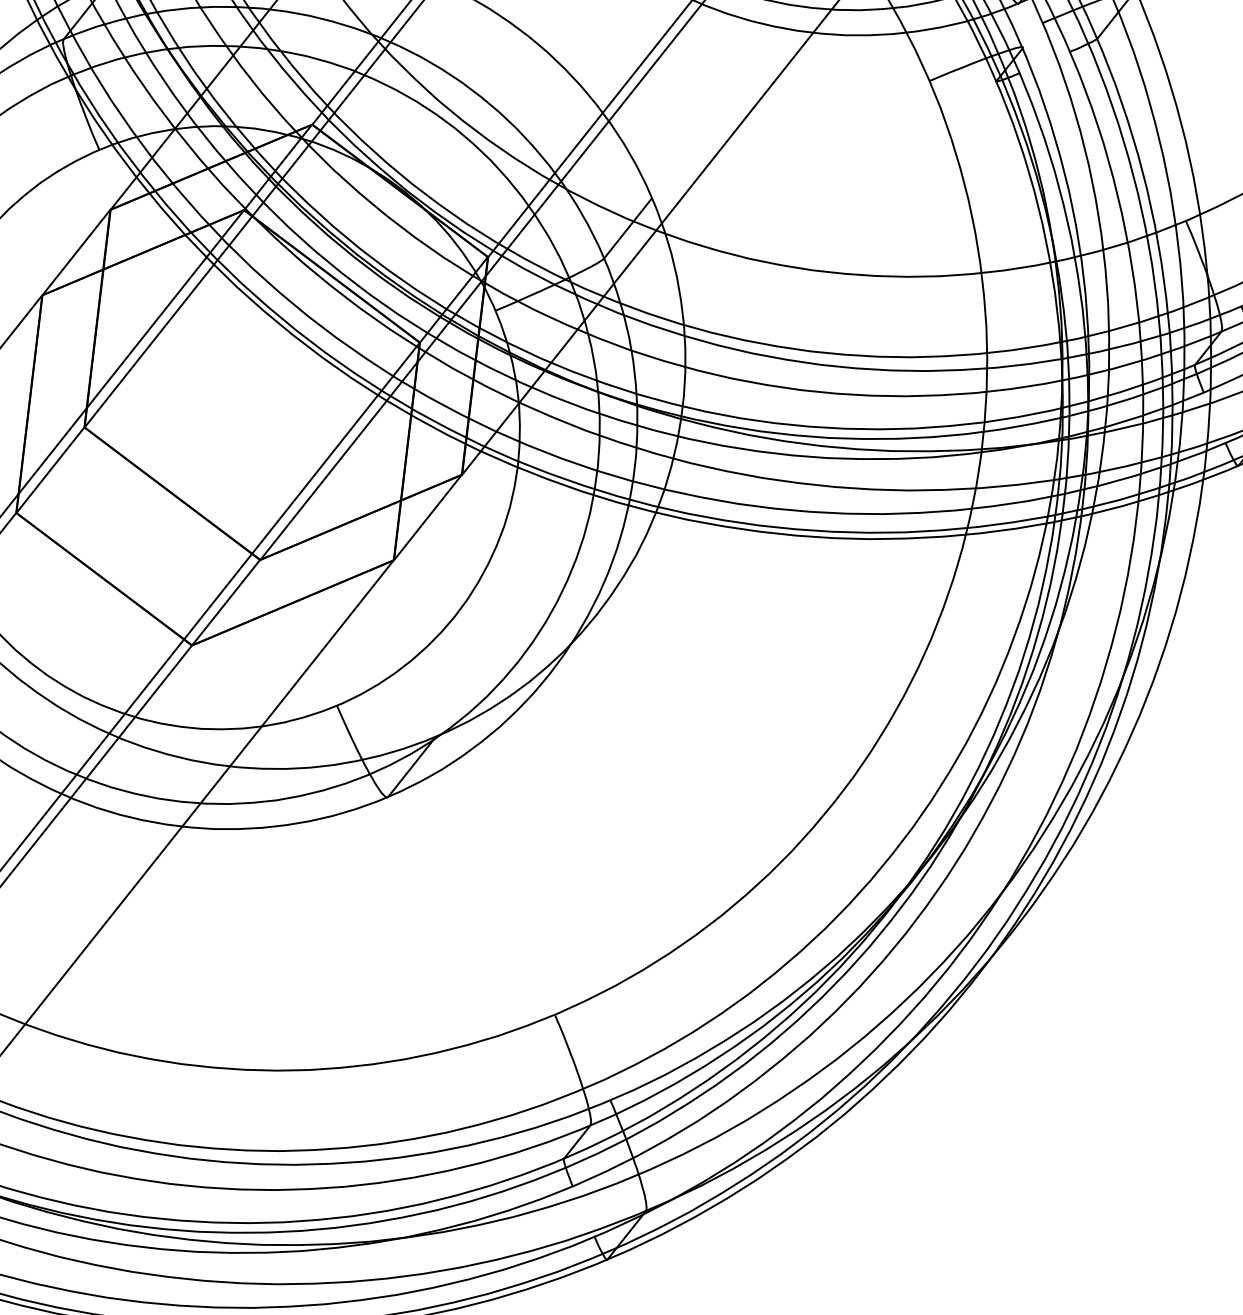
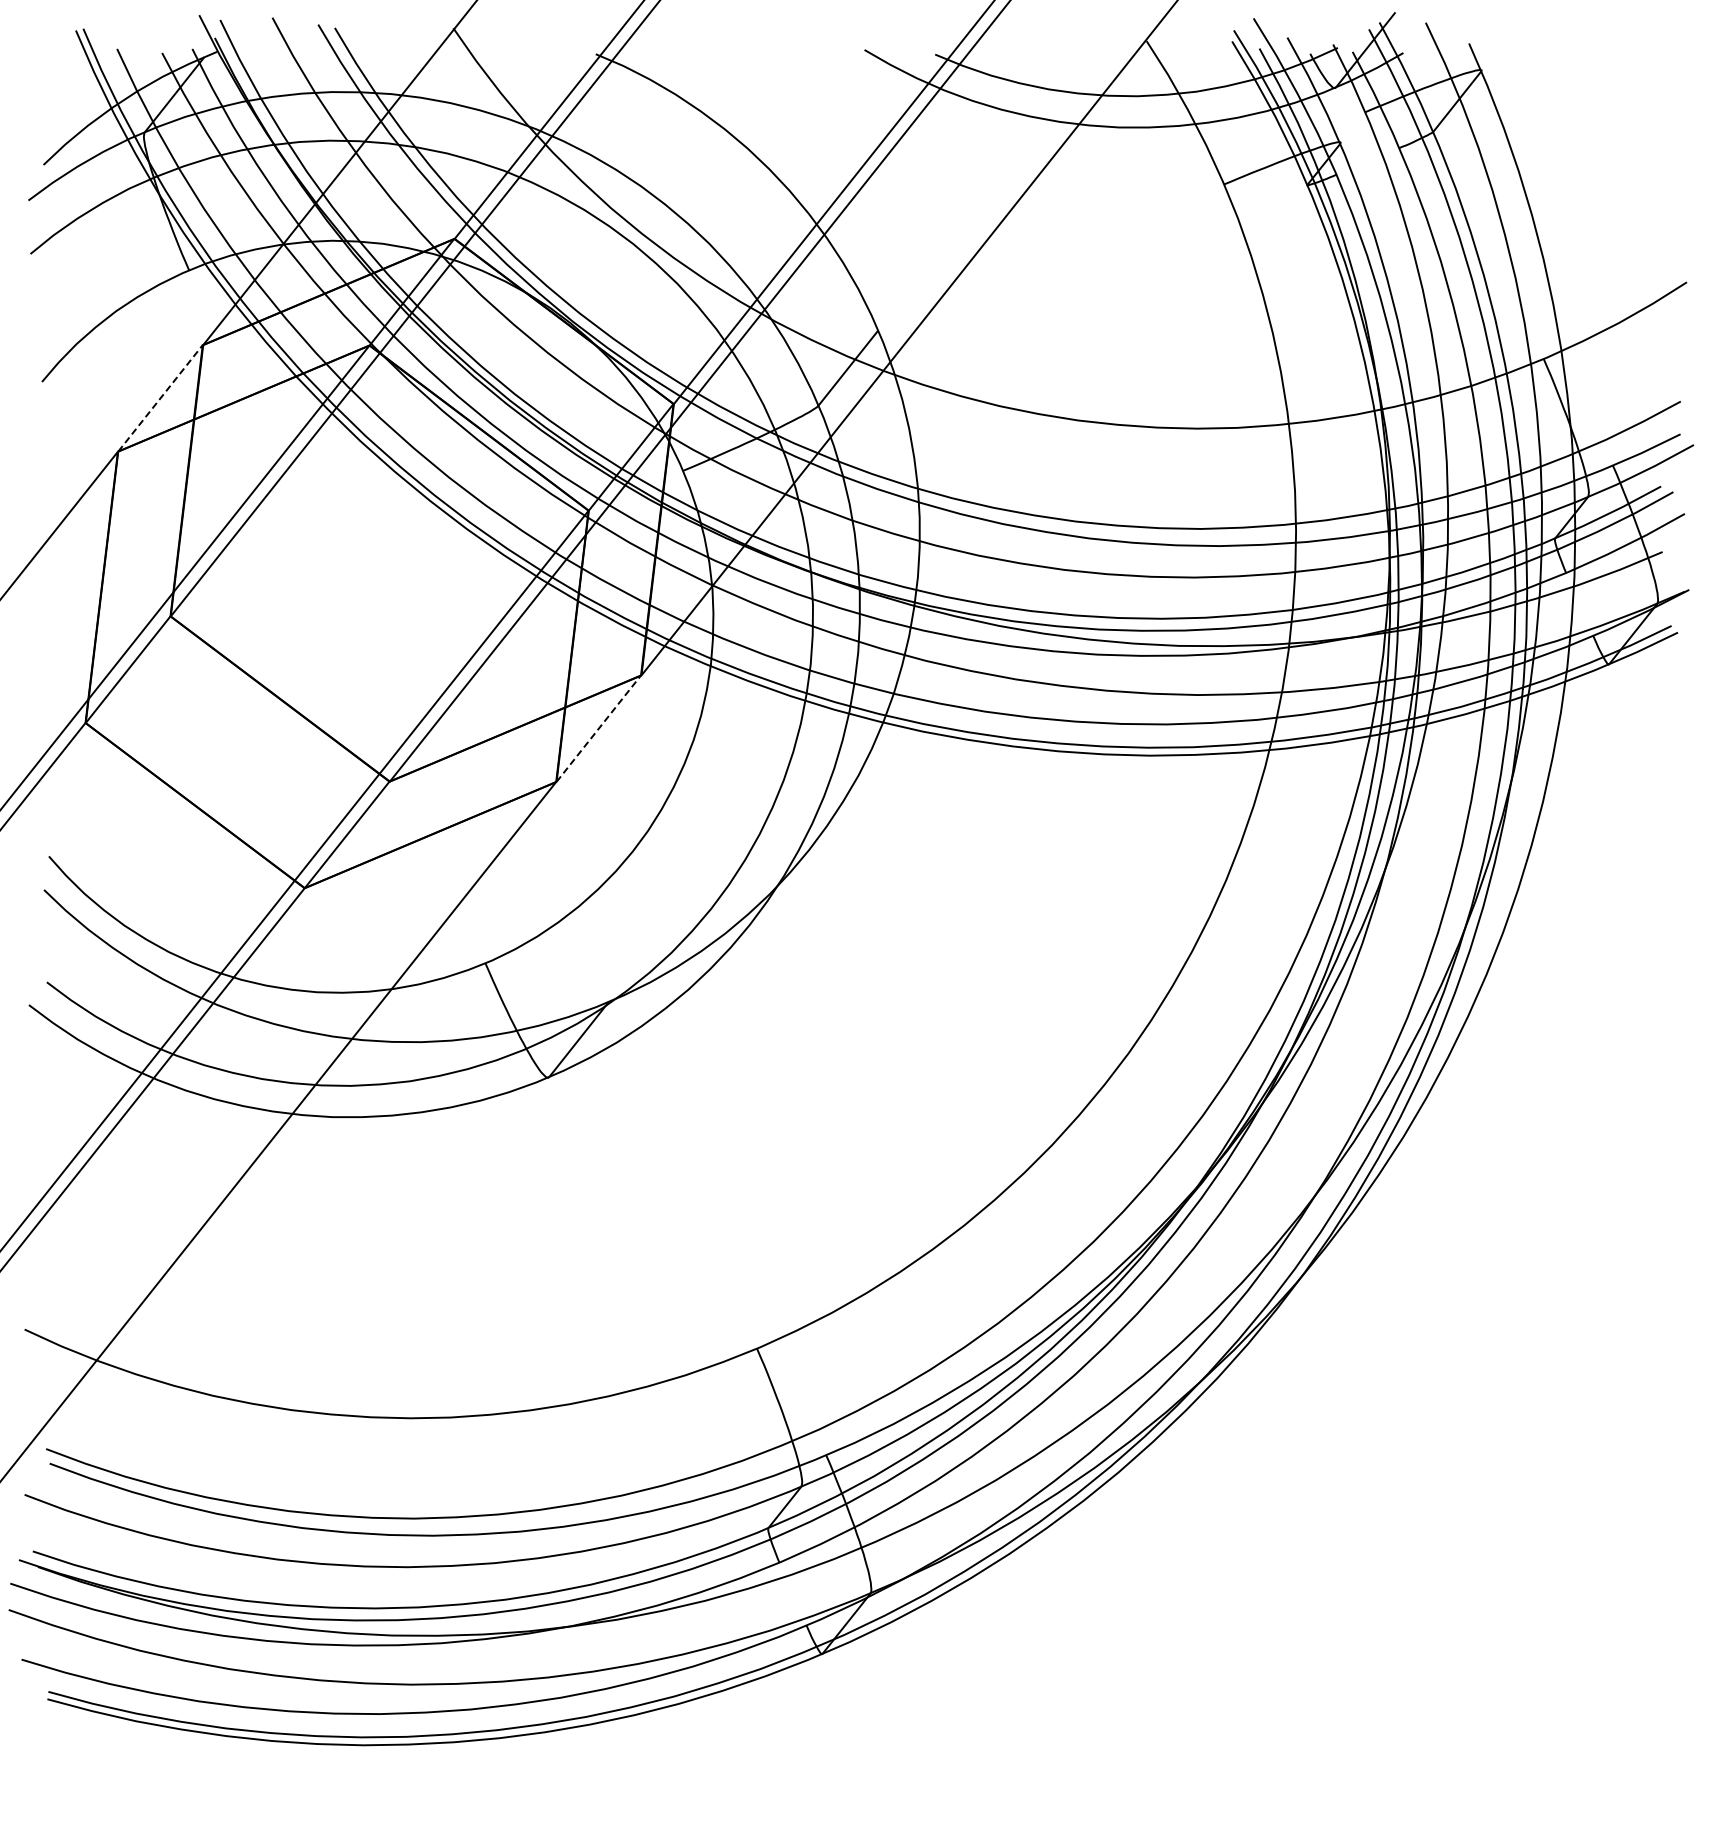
line: (76, 252) -> (160, 398), solid -> dashed
line: (427, 517) -> (598, 728), solid -> dashed

